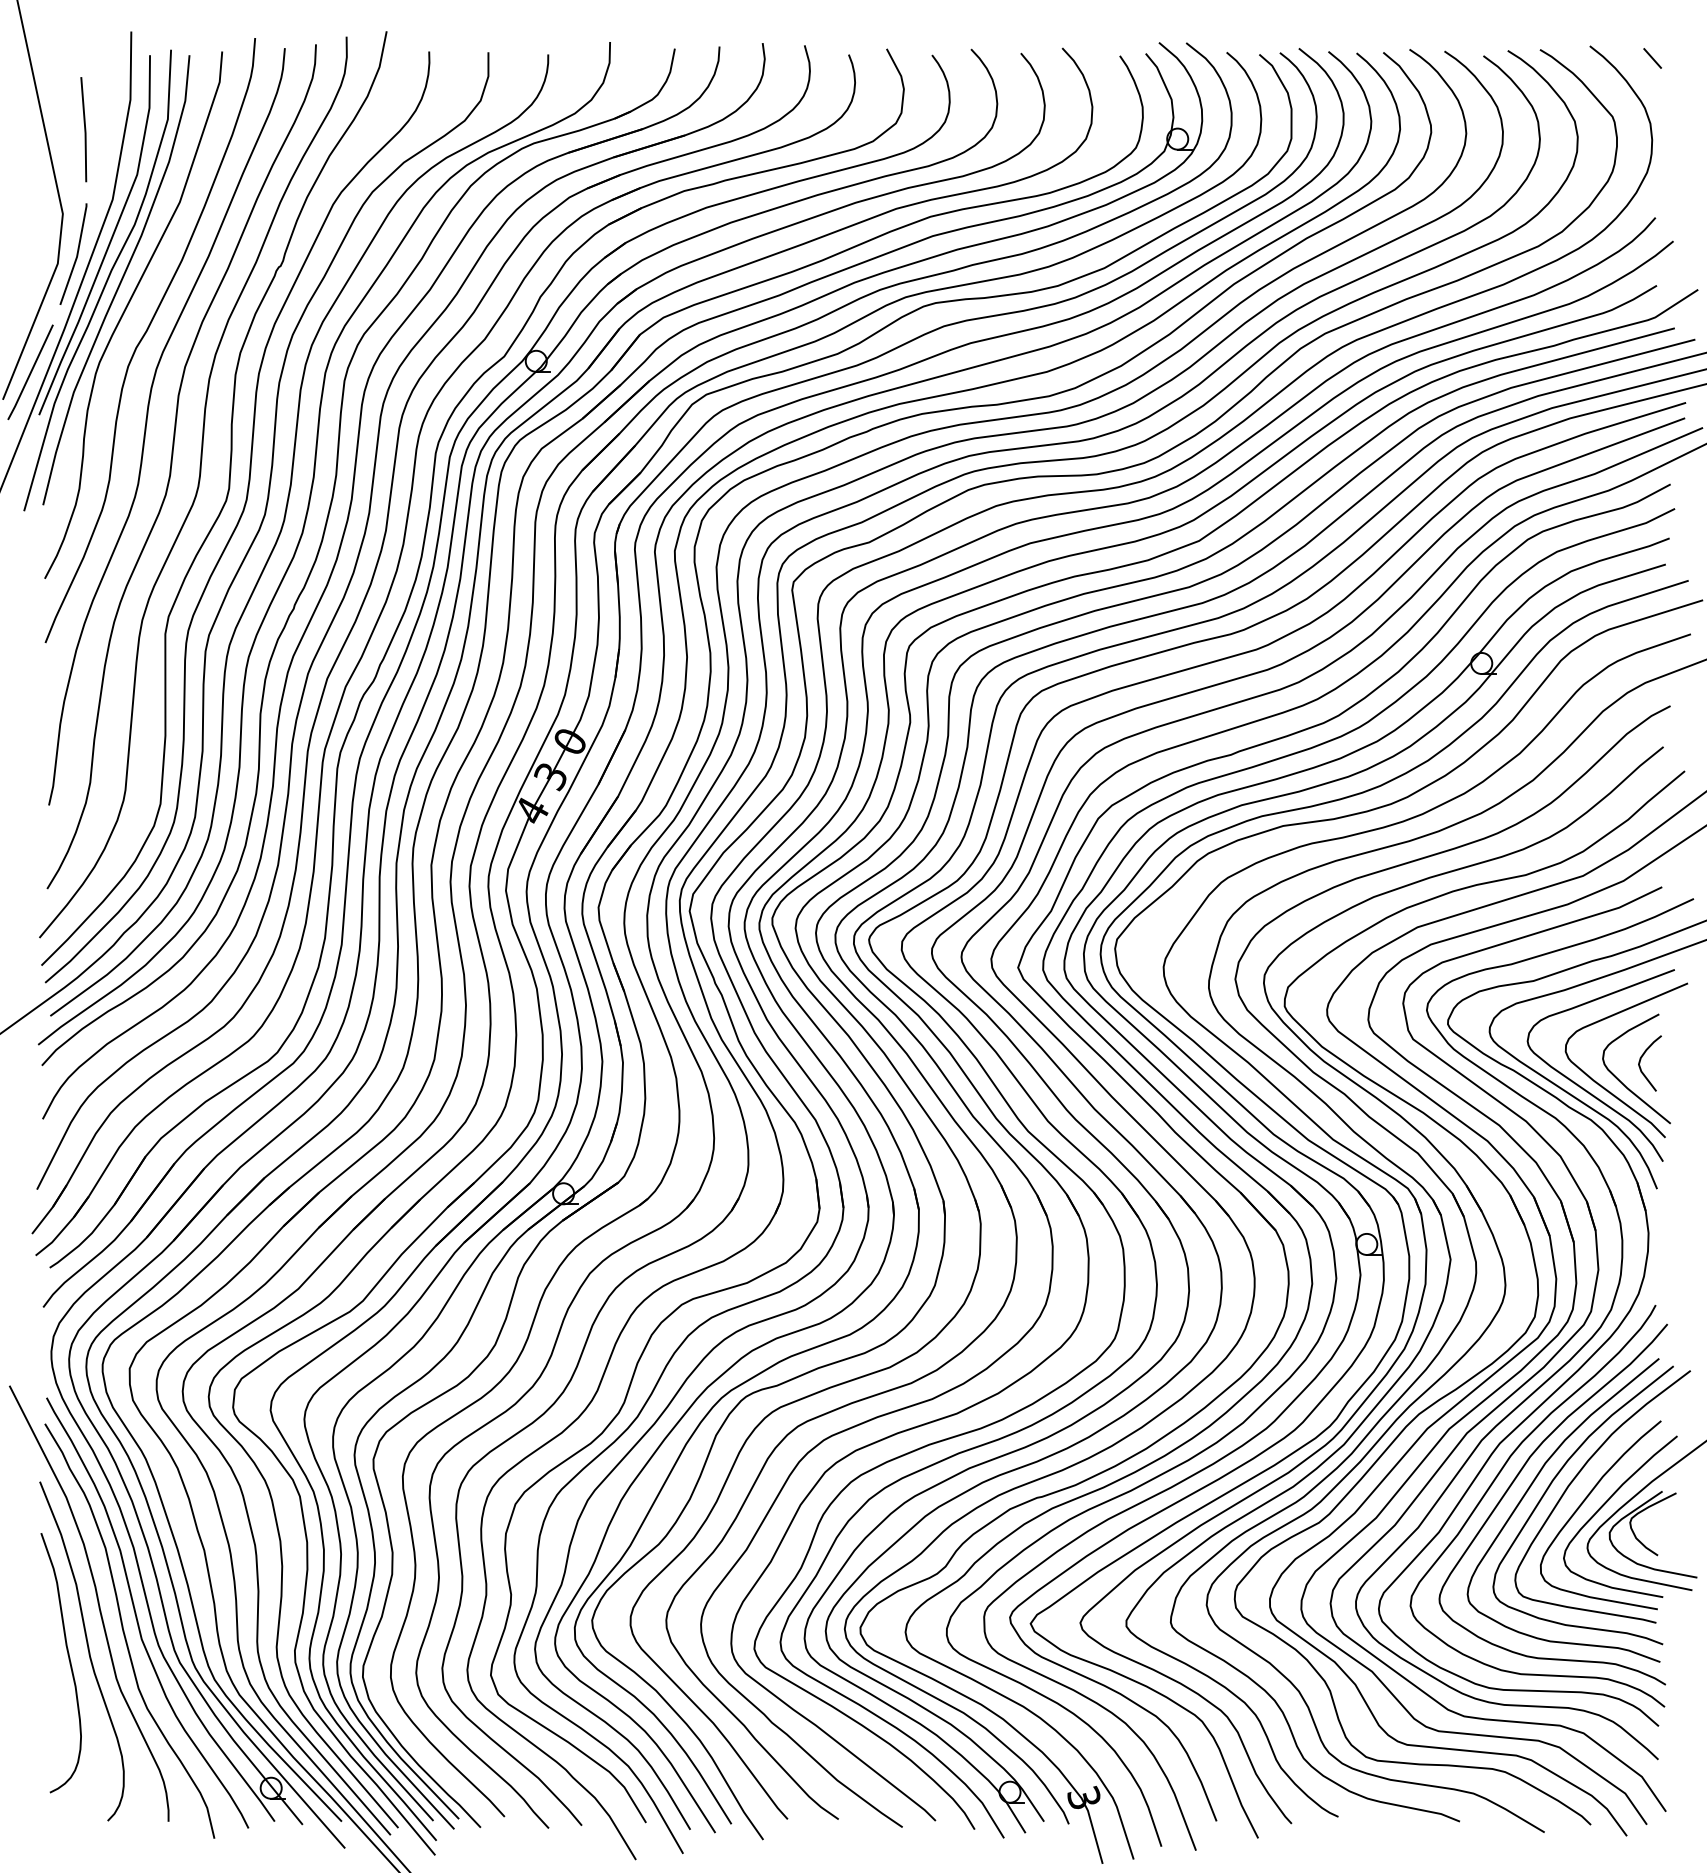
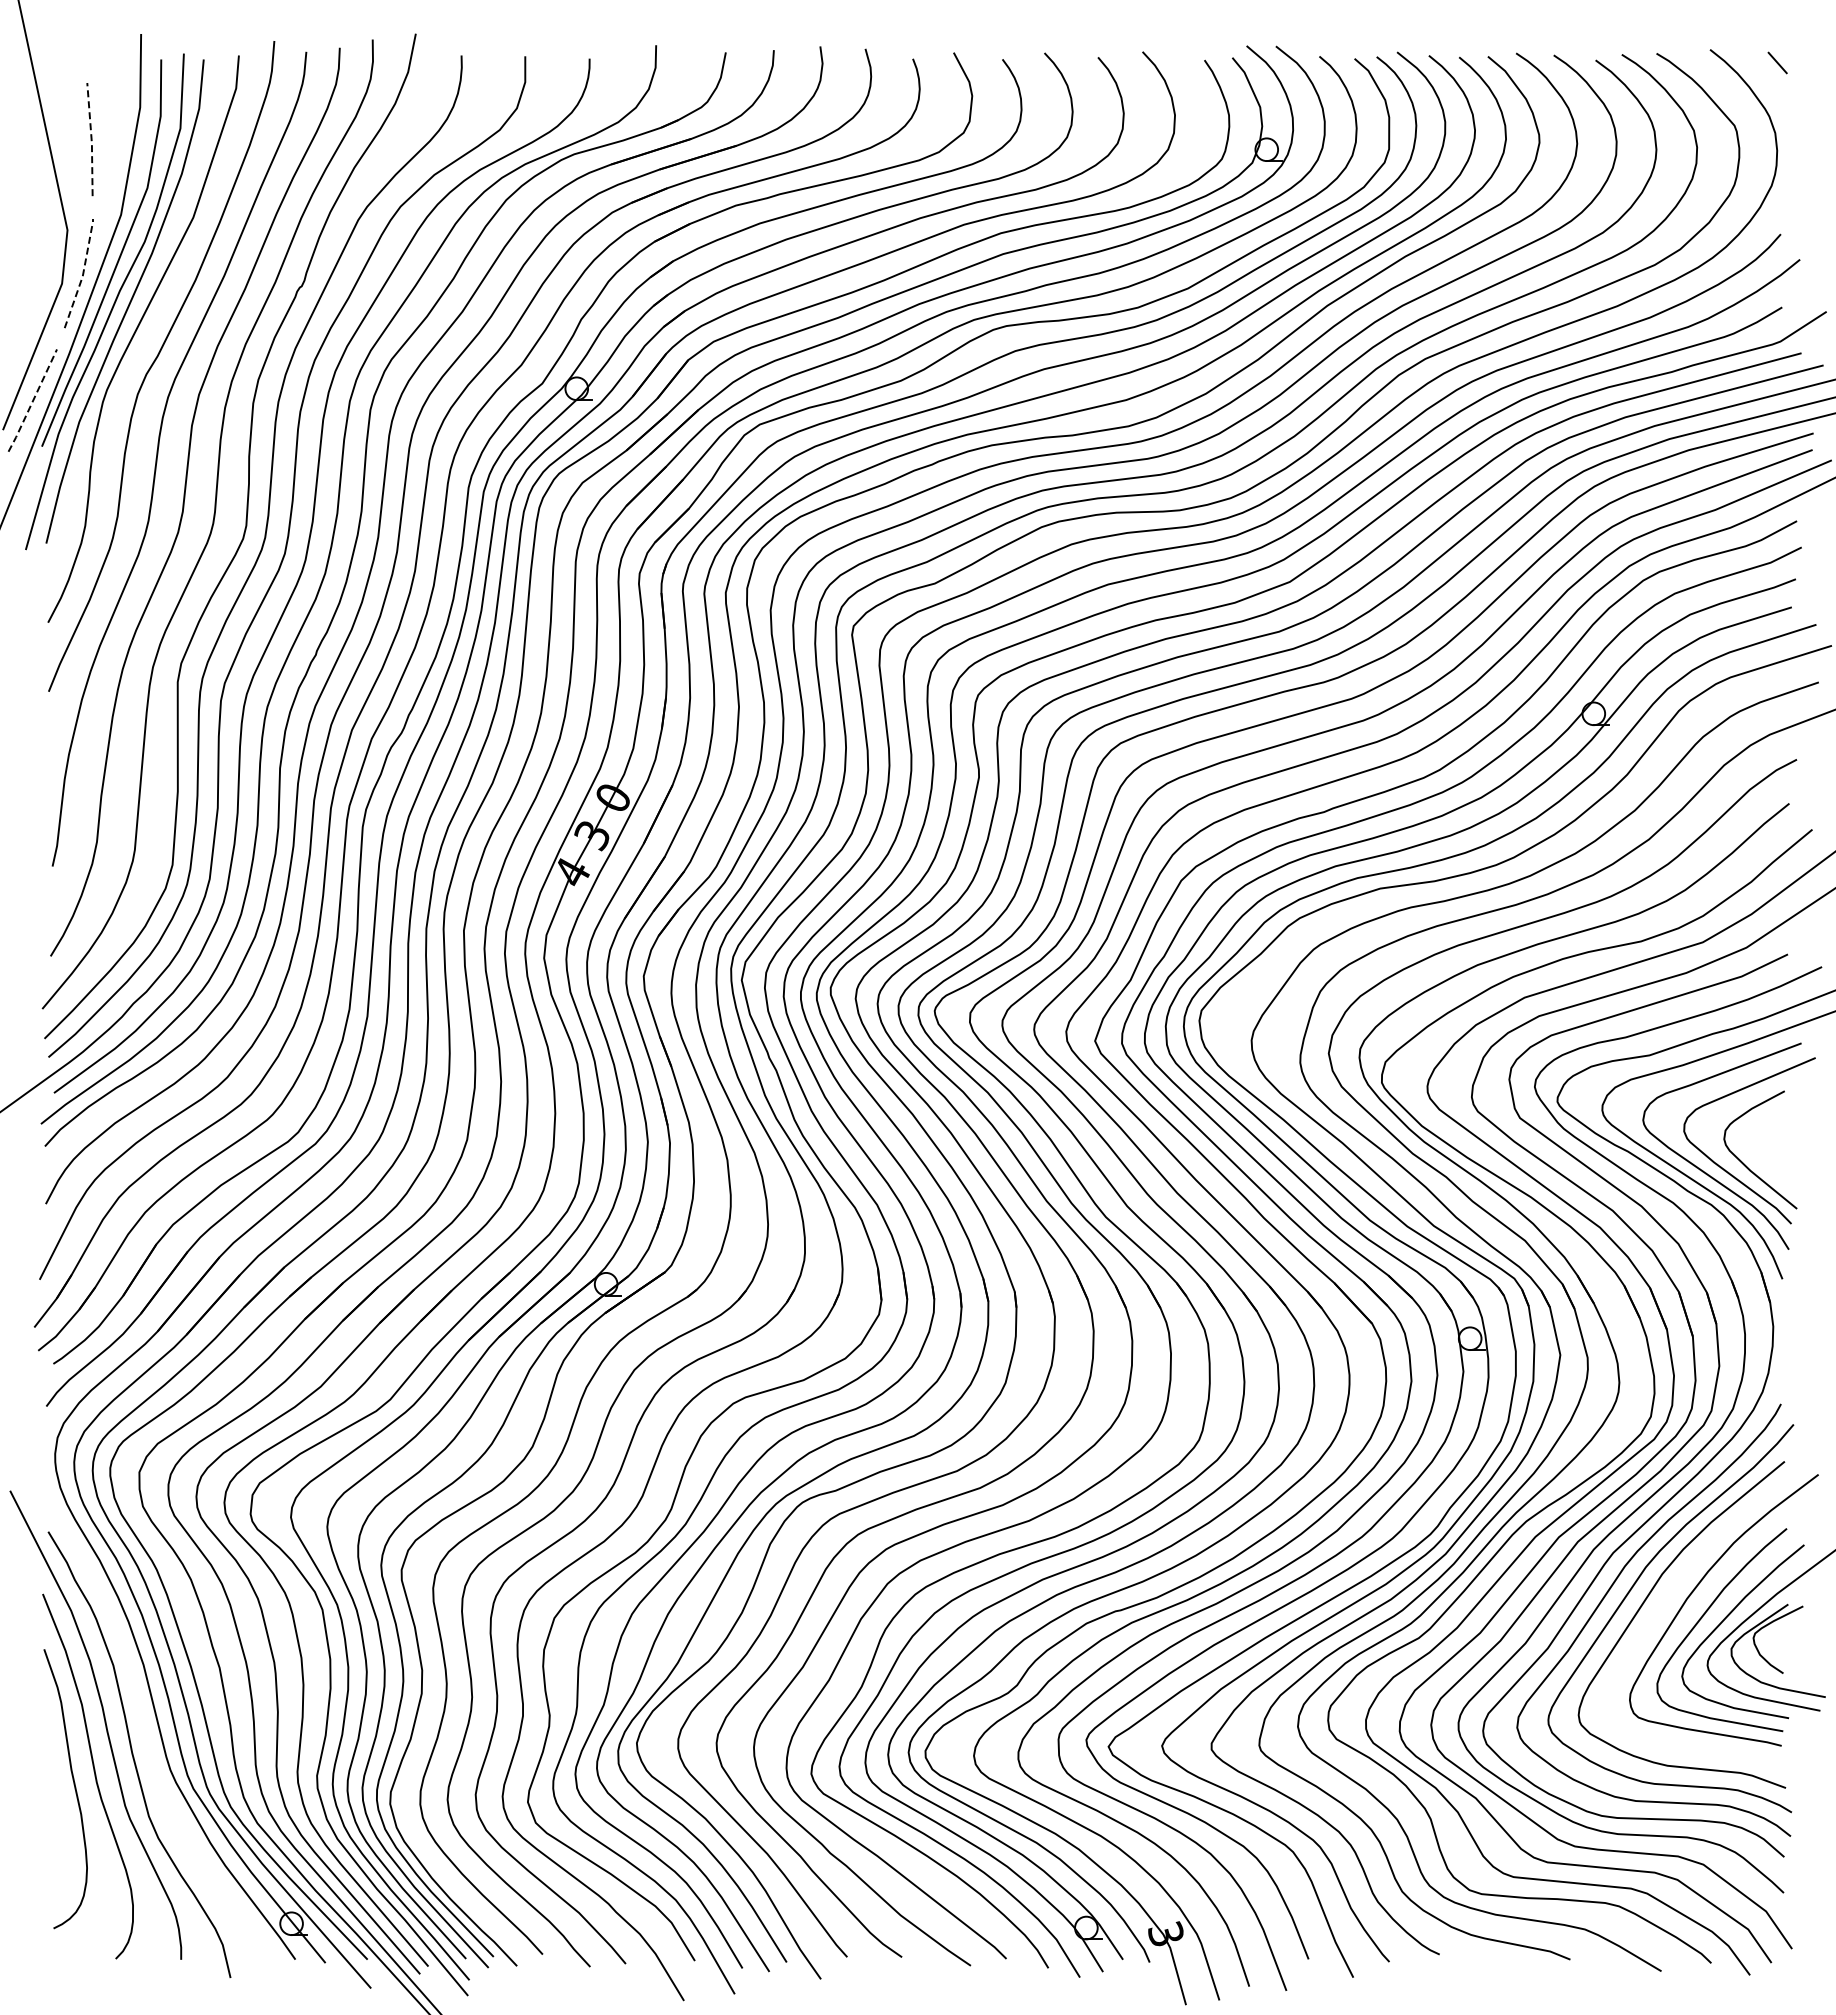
line: (85, 129) -> (91, 139), solid -> dashed
line: (77, 254) -> (83, 273), solid -> dashed
line: (30, 373) -> (32, 401), solid -> dashed
curve: (1641, 1060) -> (1765, 1140), removed
curve: (1550, 1486) -> (1667, 1599), removed
curve: (137, 1616) -> (147, 1738), removed

